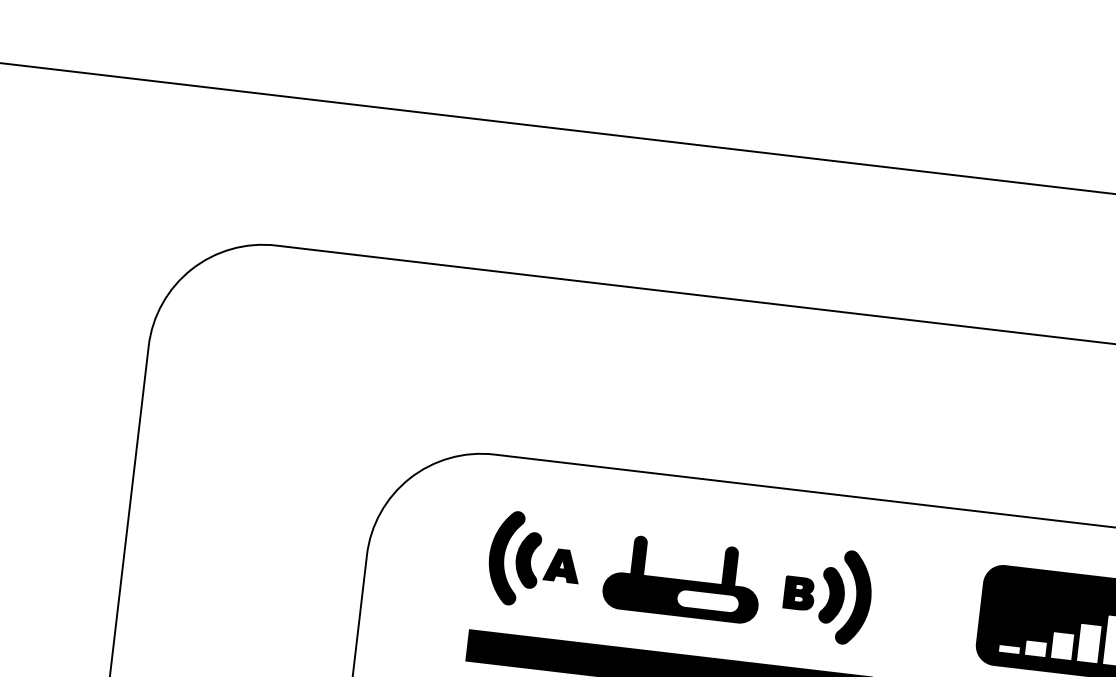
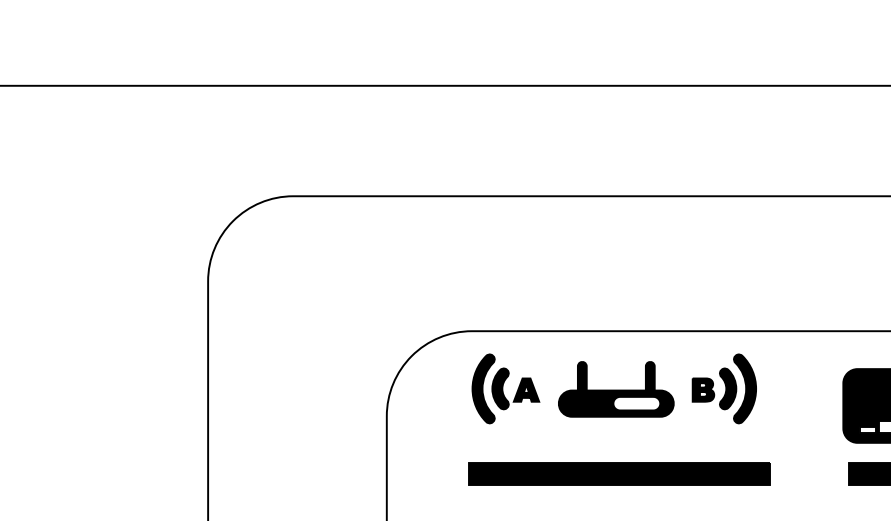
part: (679, 577) -> (613, 388), moved

